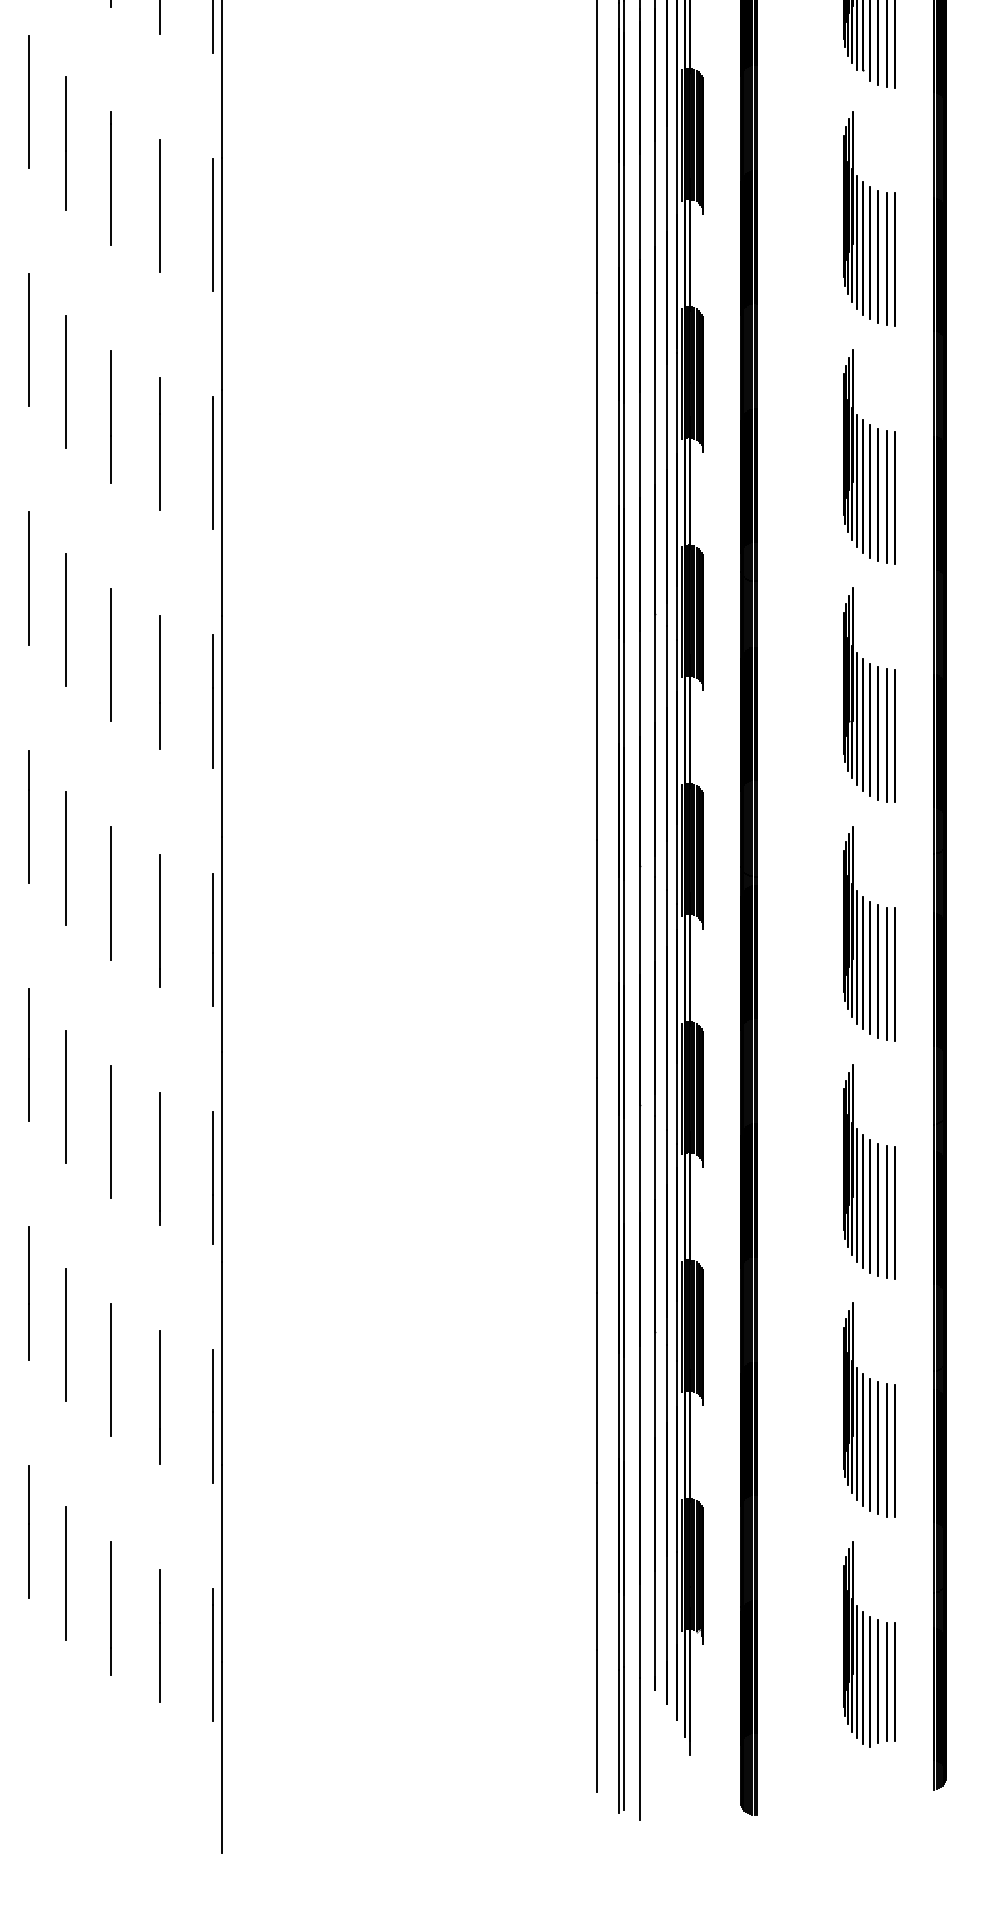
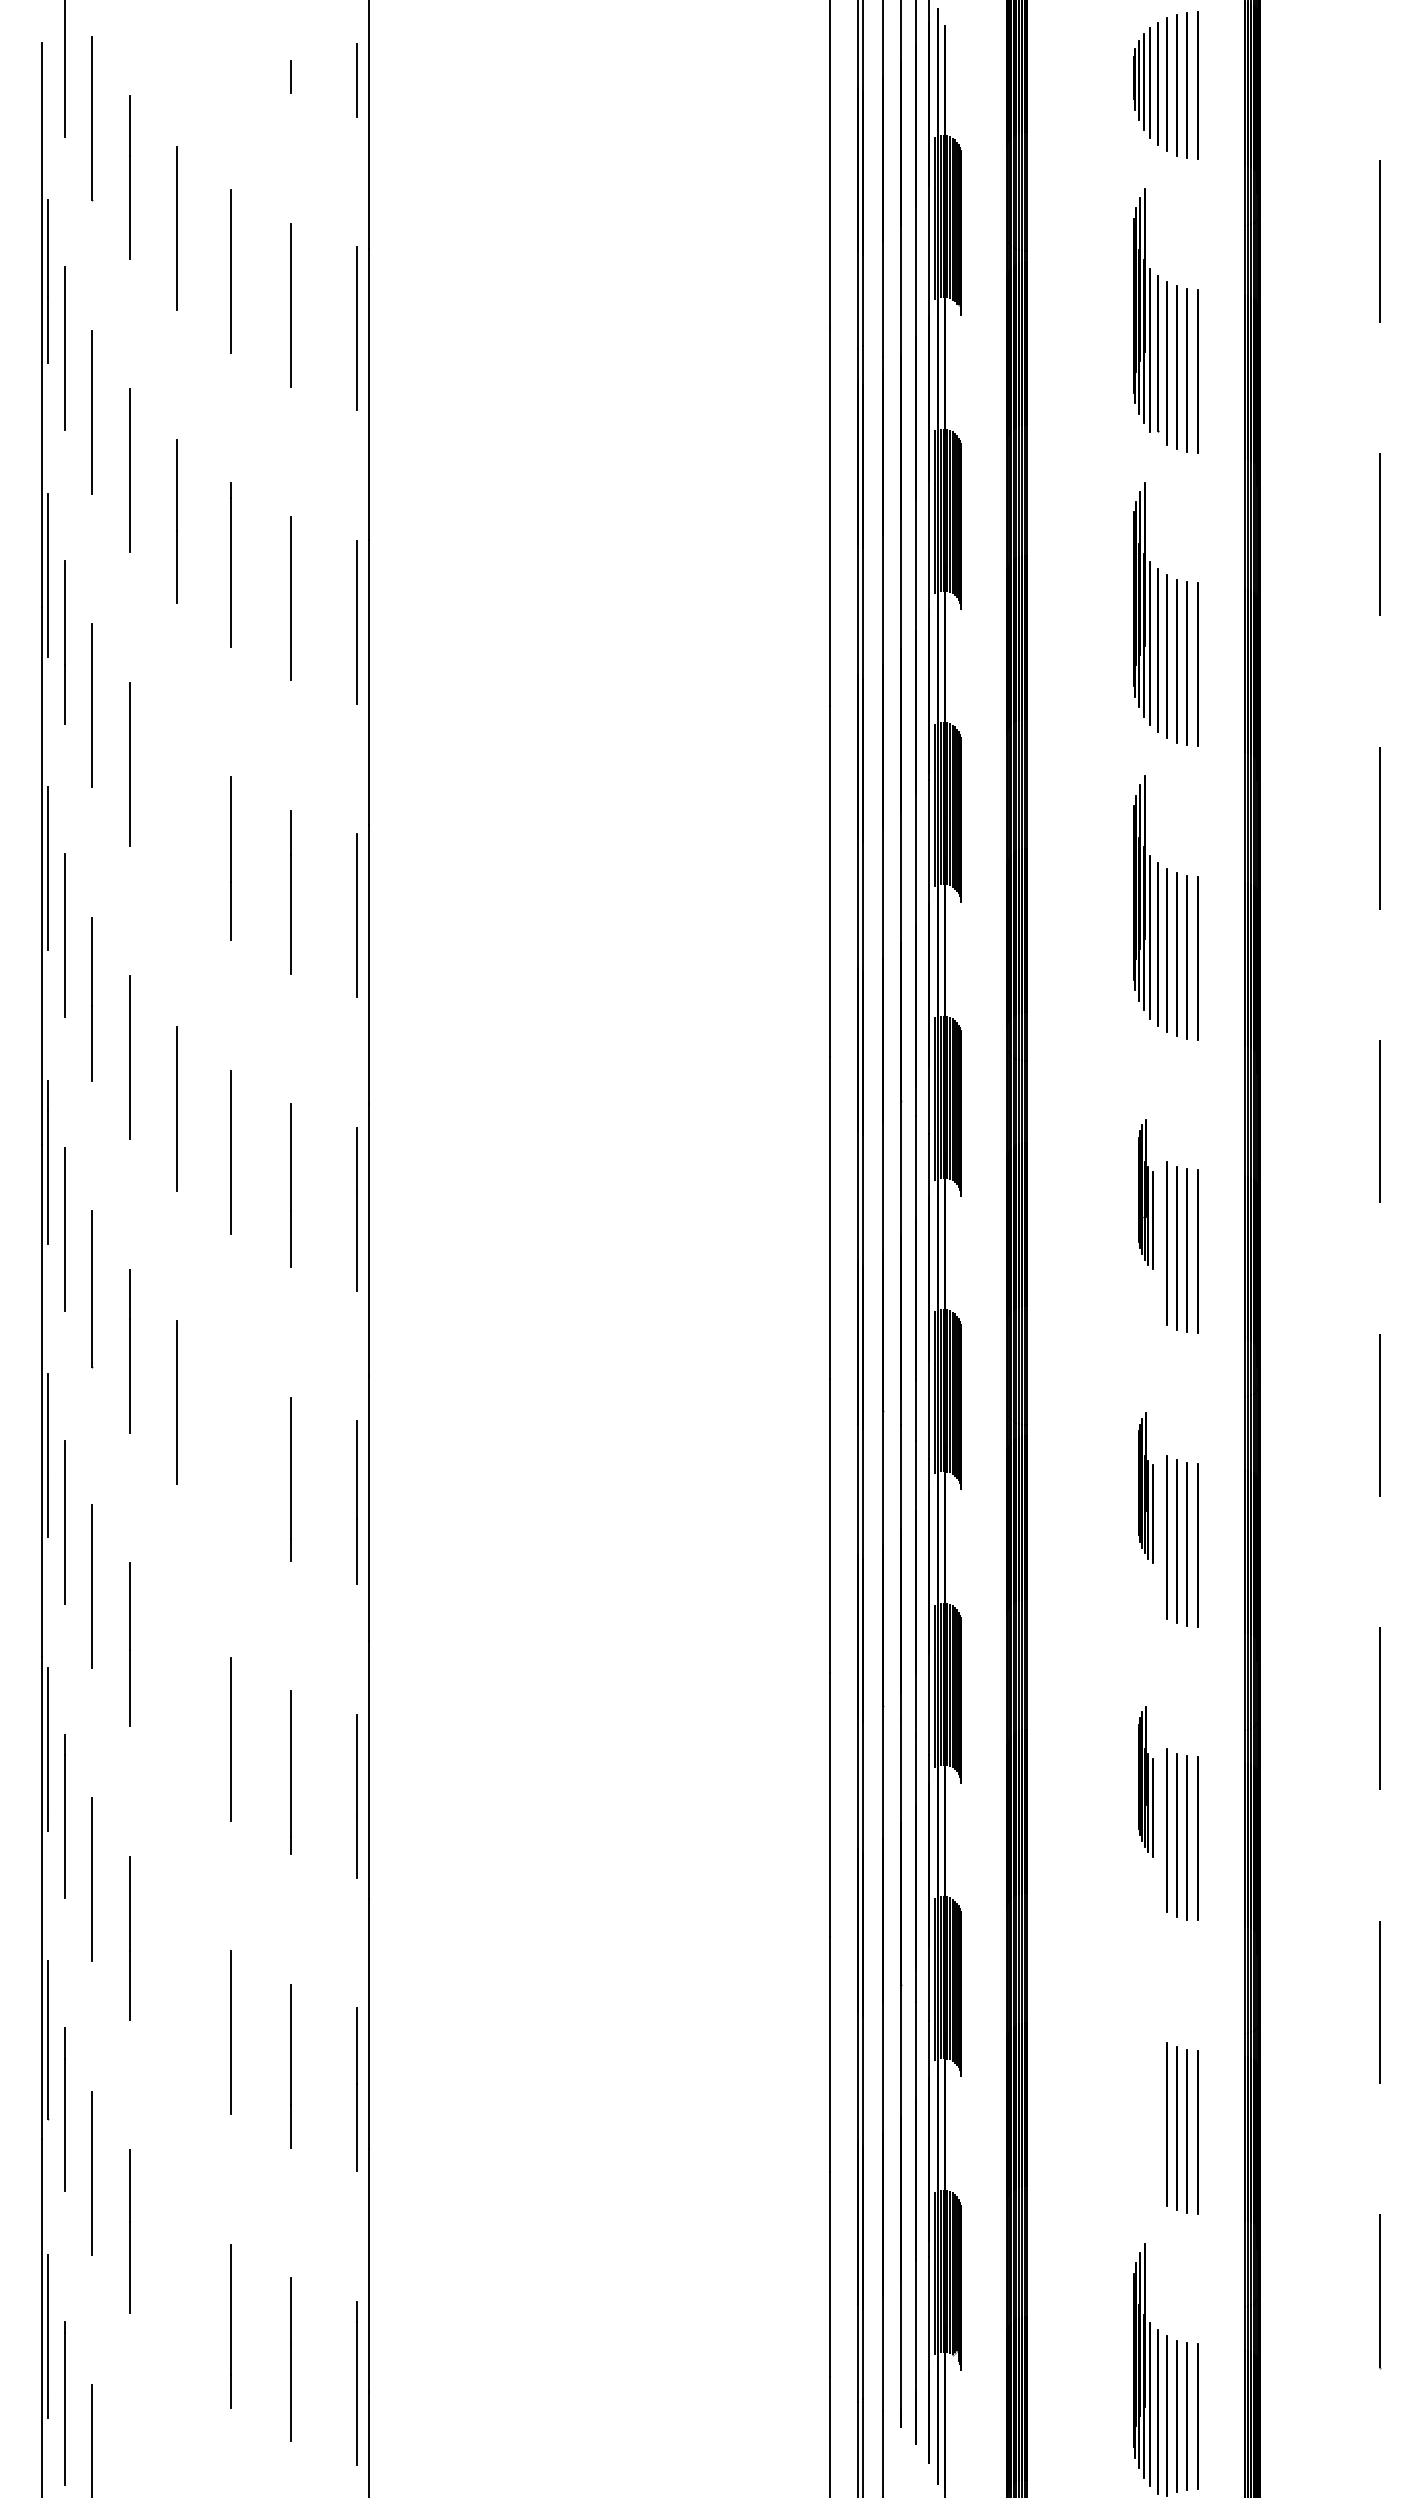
line: (66, 381) -> (176, 815), removed
part: (853, 689) -> (1145, 1194), size x0.6
line: (110, 893) -> (230, 1445), removed
part: (853, 927) -> (1145, 1487), size x0.6
line: (66, 1096) -> (176, 1695), removed
part: (853, 1166) -> (1145, 1781), size x0.6
line: (66, 1335) -> (176, 1989), removed
part: (853, 1404) -> (1145, 2074), removed
line: (66, 1573) -> (176, 2283), removed

